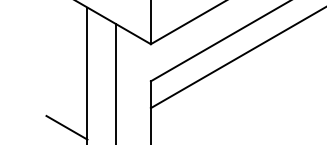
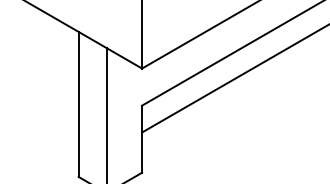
line: (66, 127) -> (57, 151), removed

